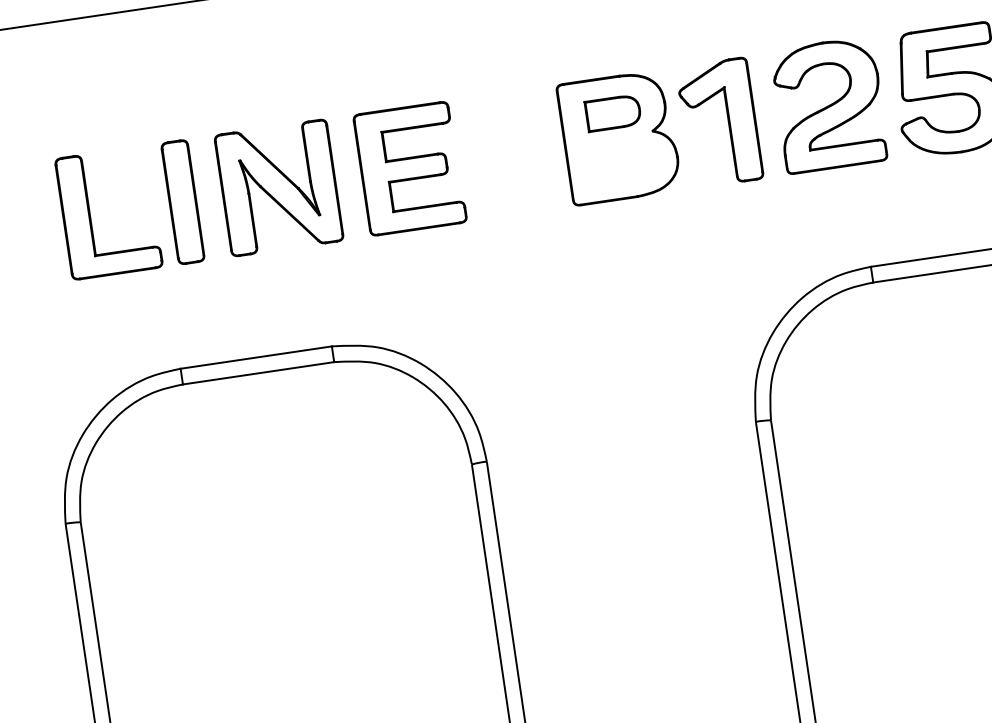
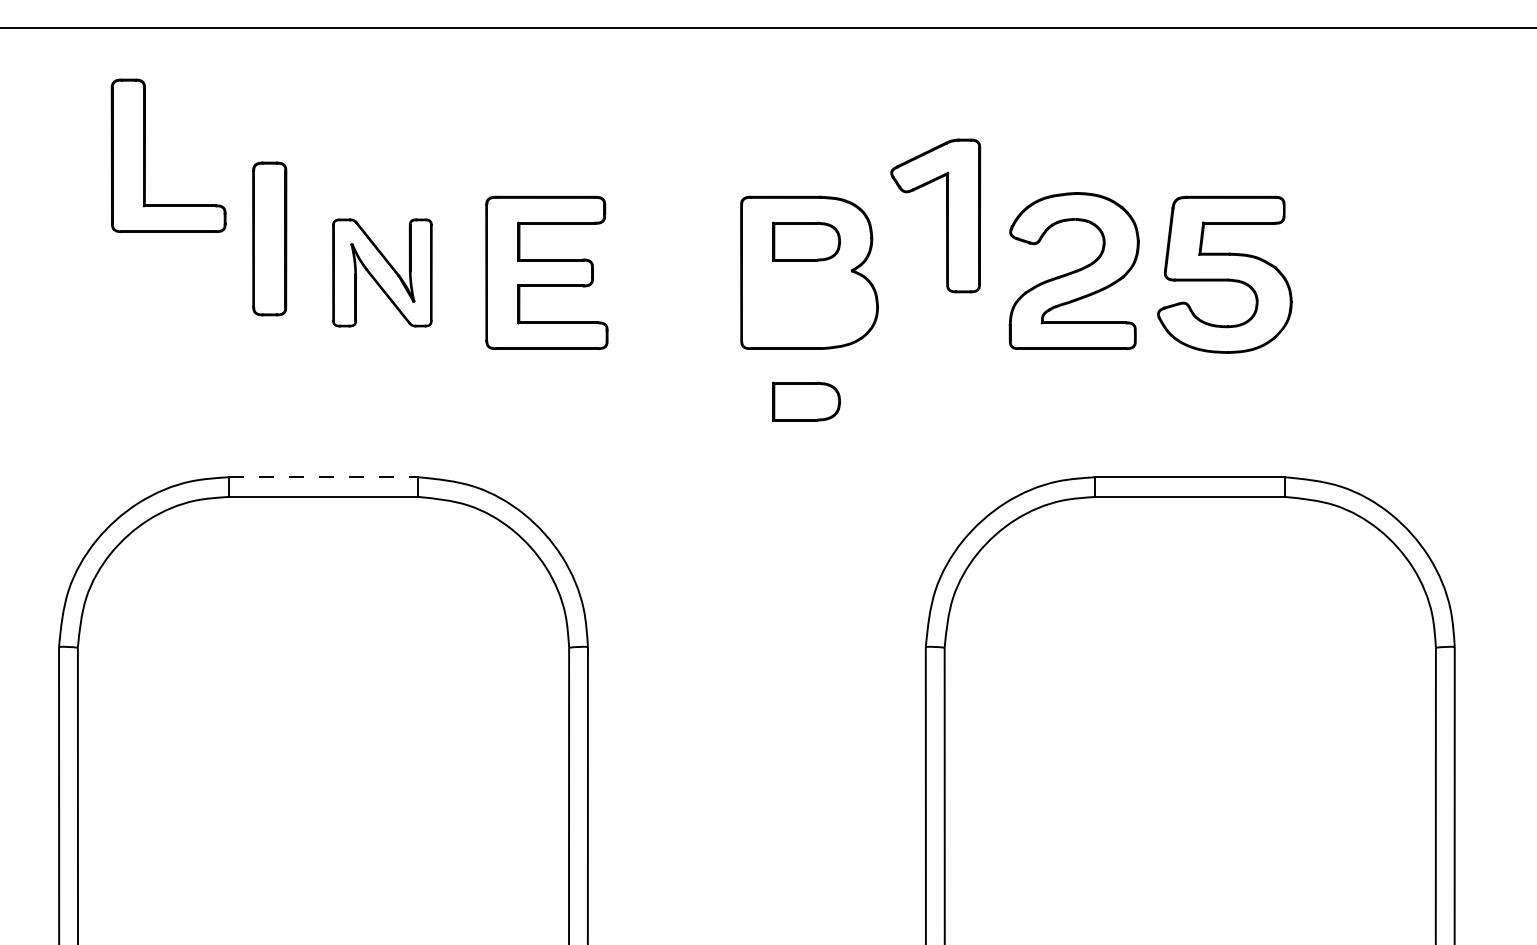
part: (728, 121) -> (946, 215), moved
part: (279, 187) -> (382, 272), size x0.7
part: (182, 201) -> (269, 238), moved
part: (90, 215) -> (145, 155), moved
part: (631, 240) -> (806, 401), added
line: (256, 357) -> (323, 477), solid -> dashed

